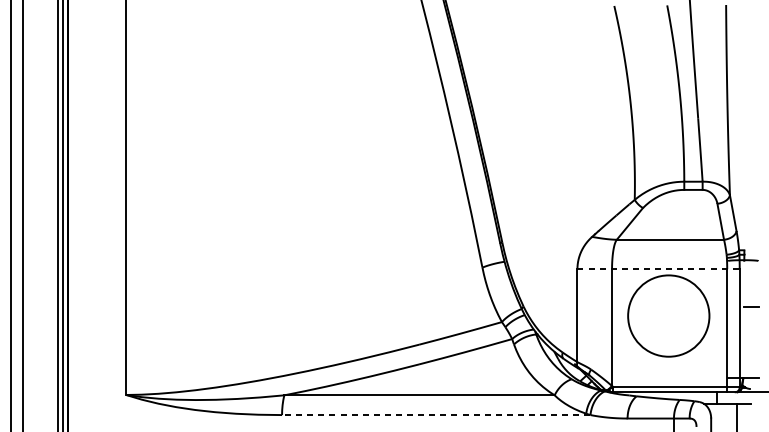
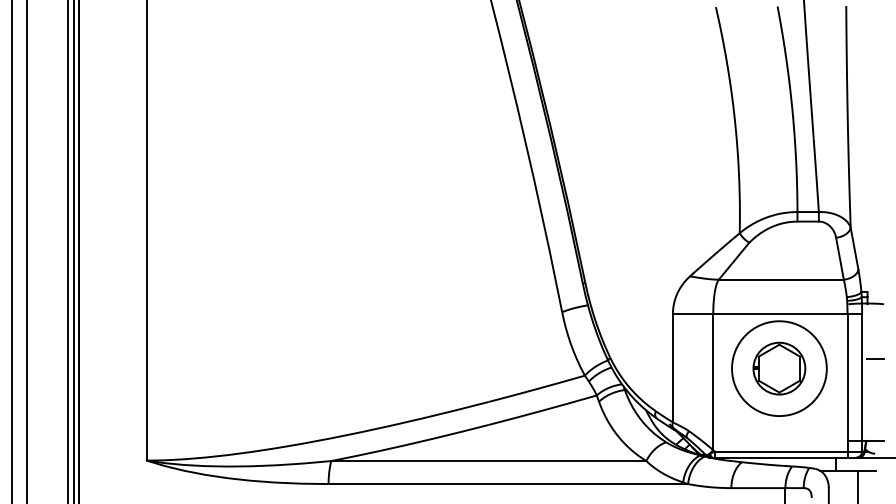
line: (658, 269) -> (767, 314), dashed -> solid
part: (668, 315) -> (779, 368), added
line: (436, 415) -> (508, 484), dashed -> solid

